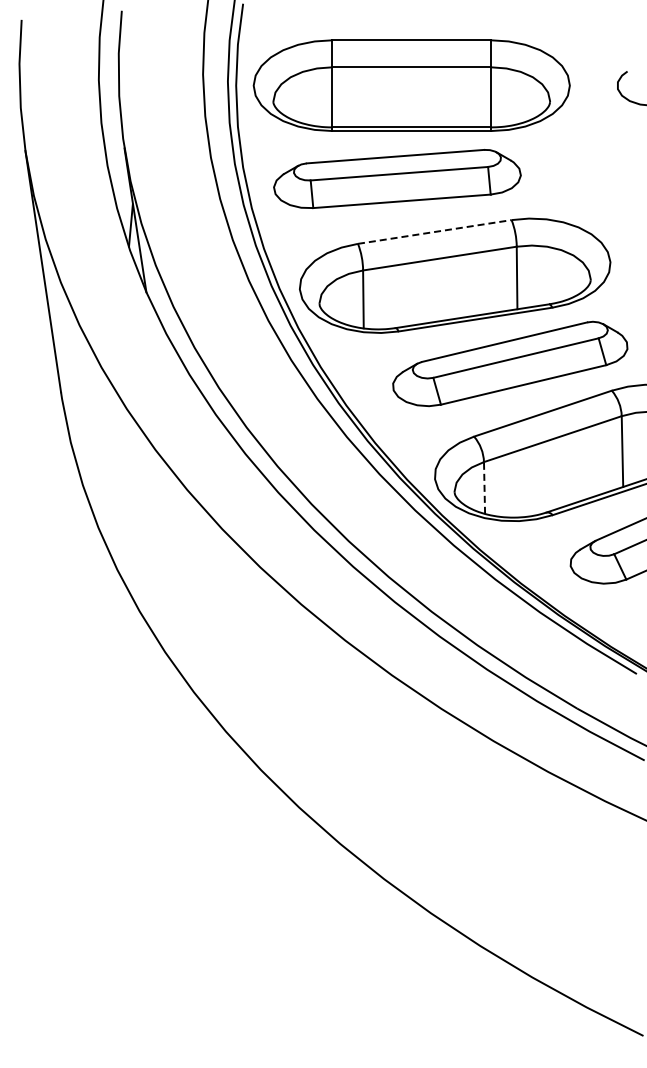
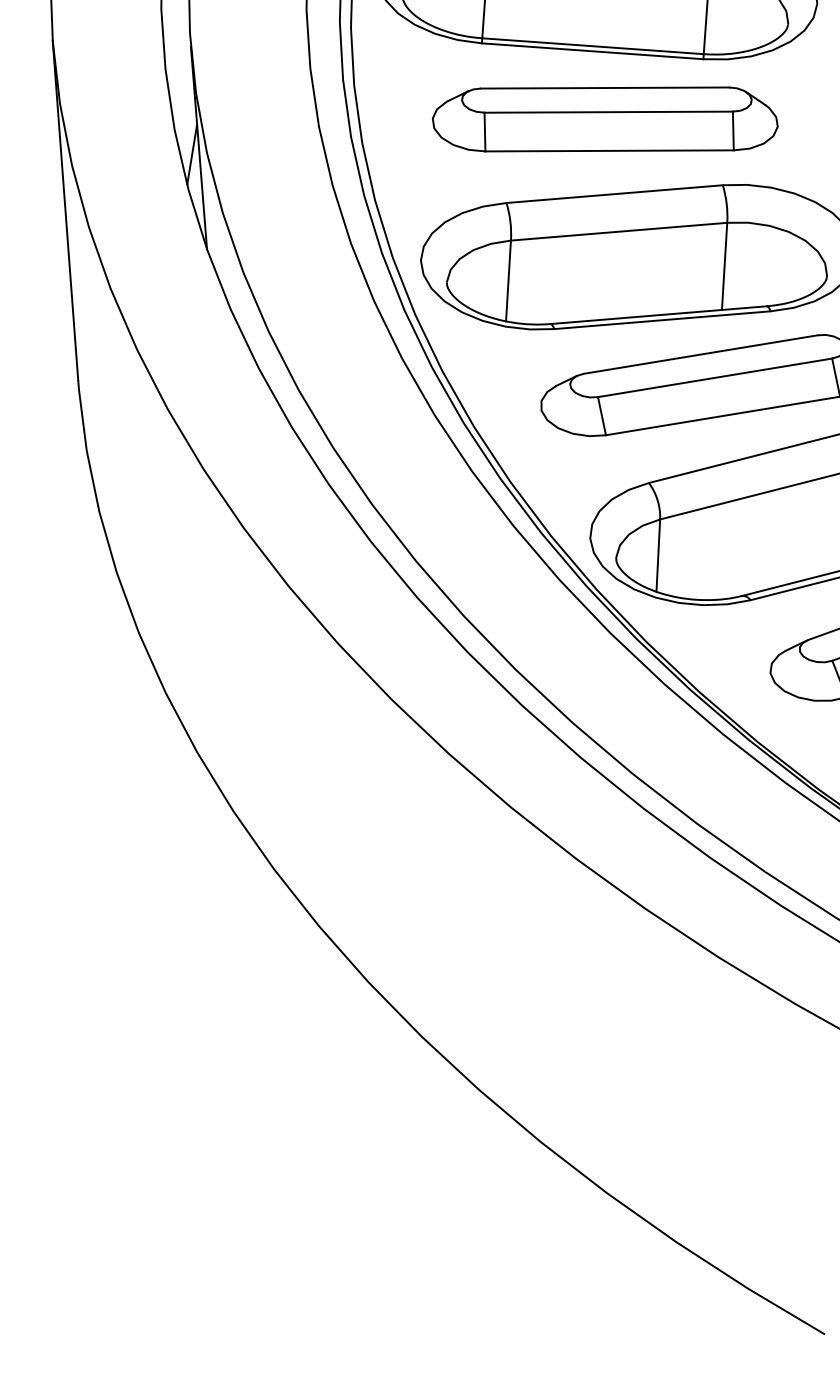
part: (397, 179) -> (605, 120), moved
line: (434, 231) -> (614, 193), dashed -> solid
line: (484, 487) -> (658, 554), dashed -> solid

